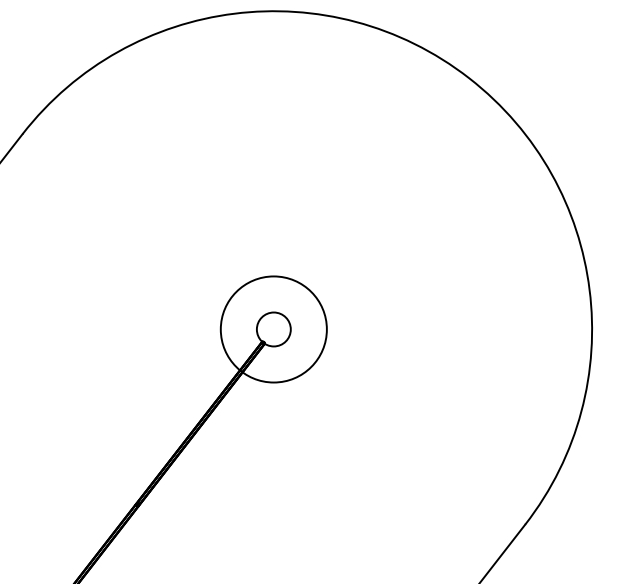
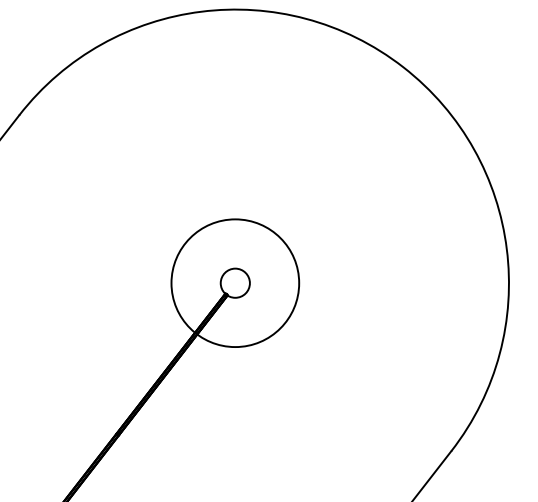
circle: (273, 329) -> (235, 283), size x1.4

